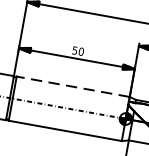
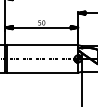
line: (72, 87) -> (42, 45), dashed -> solid

